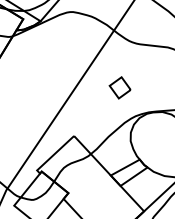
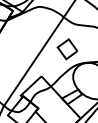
part: (118, 88) -> (66, 49), size x1.67

